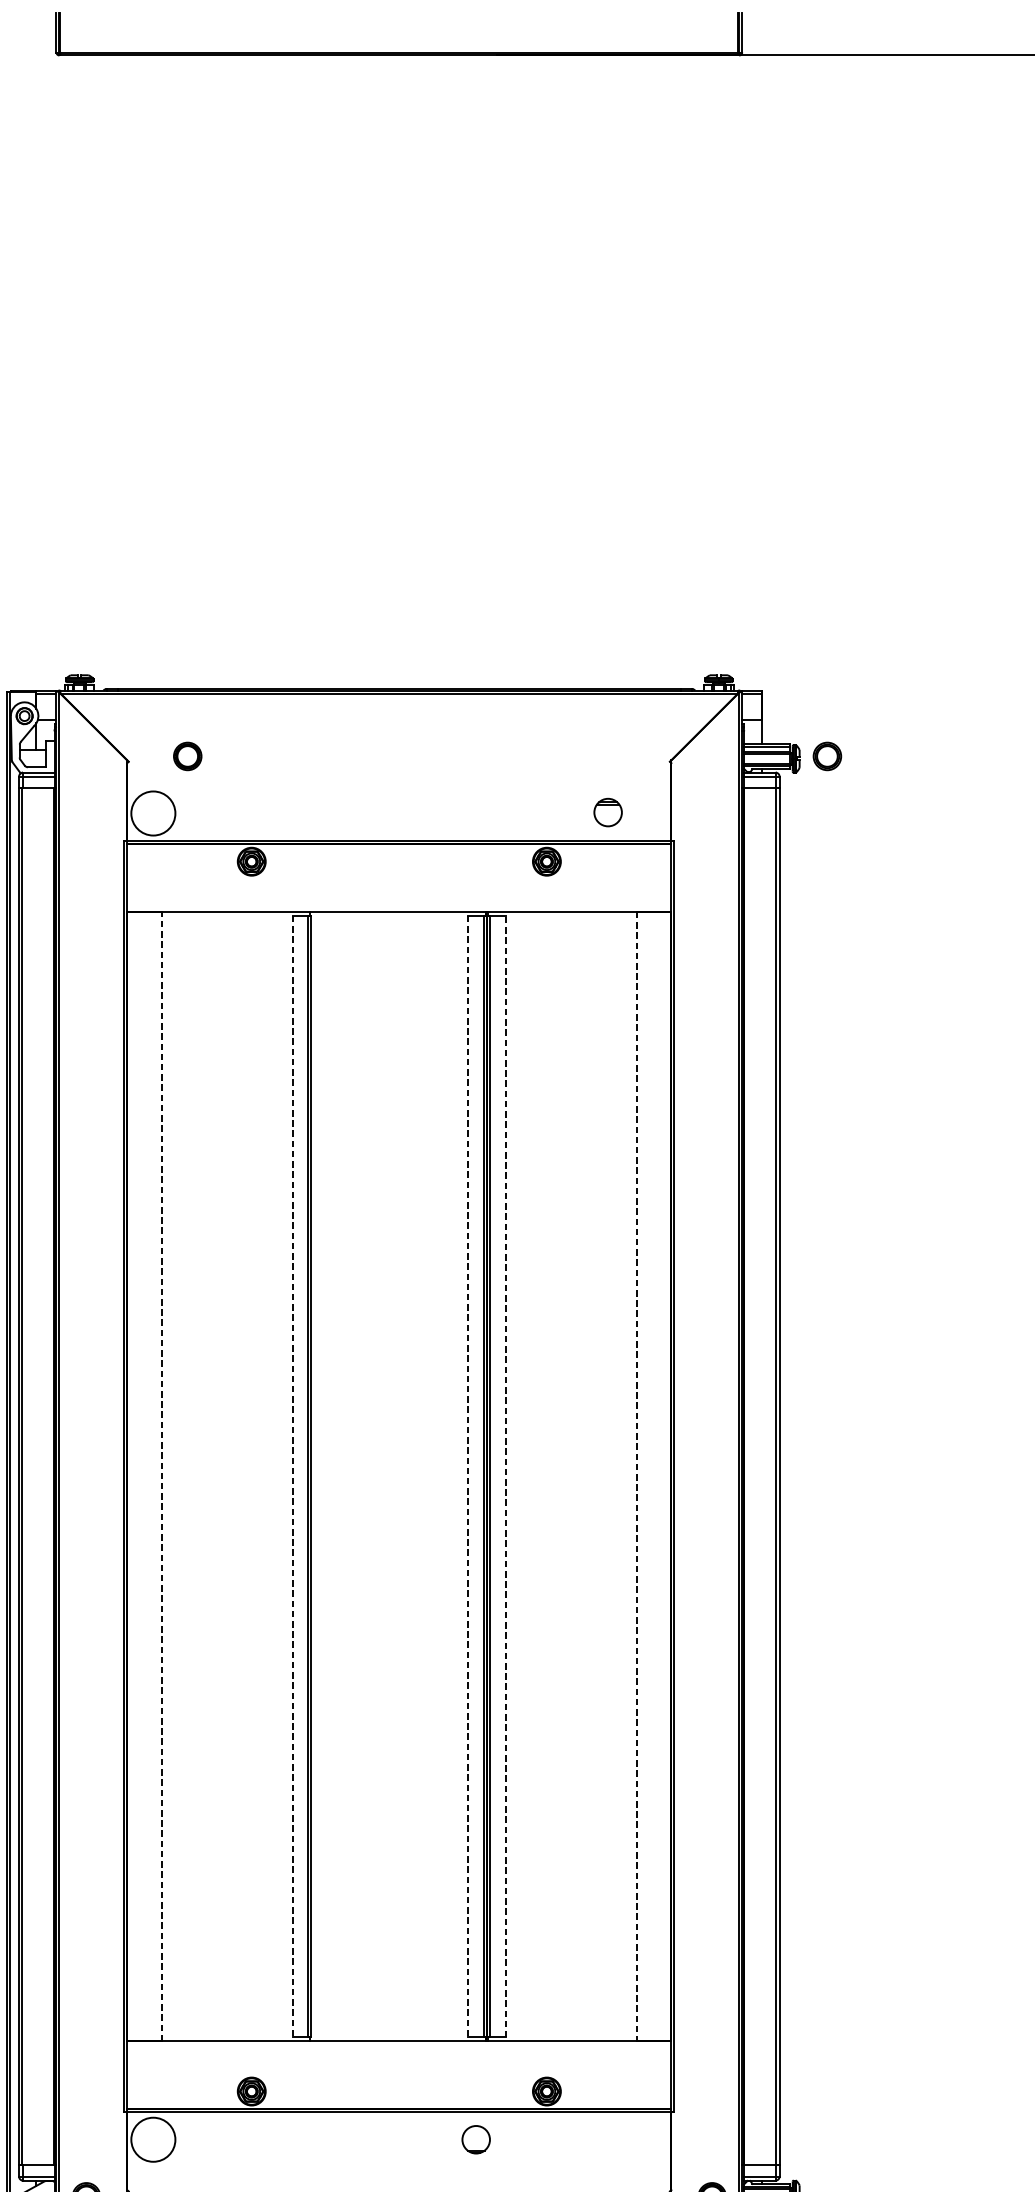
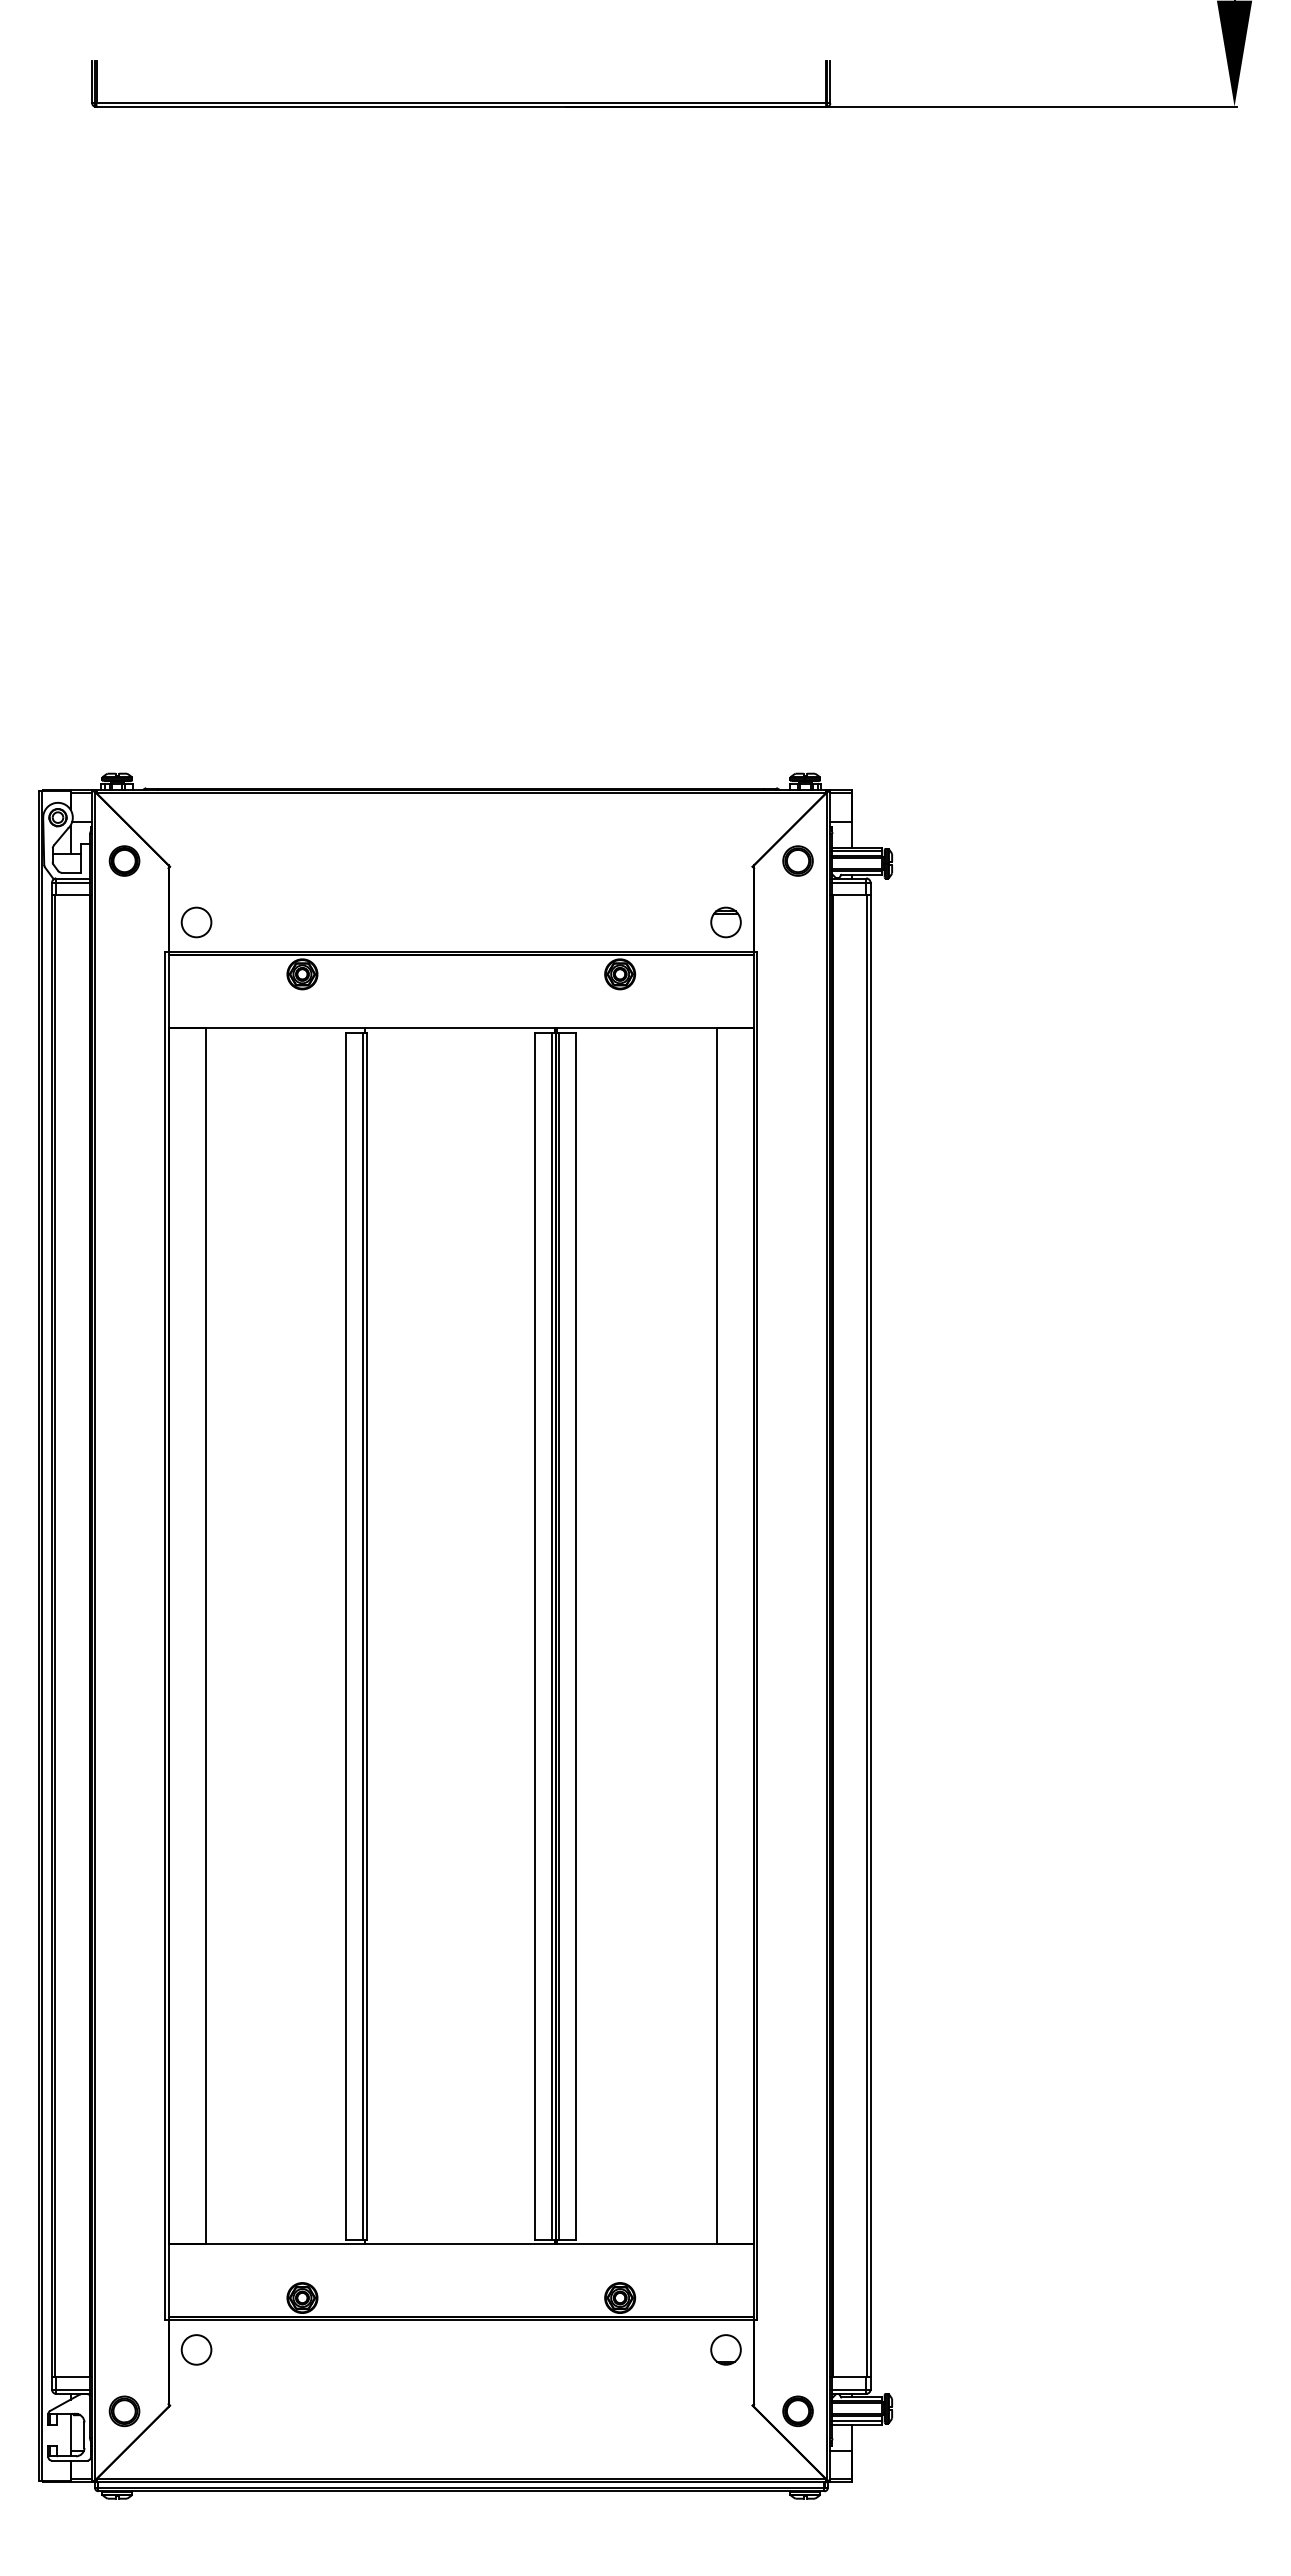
part: (187, 755) -> (124, 860), moved
part: (826, 755) -> (797, 860), moved
part: (607, 812) -> (725, 922), moved
circle: (153, 813) -> (196, 922), size x0.62
line: (161, 1476) -> (205, 1636), dashed -> solid
line: (292, 1476) -> (346, 1636), dashed -> solid
line: (468, 1476) -> (535, 1636), dashed -> solid
line: (506, 1476) -> (576, 1636), dashed -> solid
line: (637, 1476) -> (717, 1636), dashed -> solid
circle: (153, 2139) -> (196, 2349), size x0.62
part: (475, 2139) -> (725, 2349), moved

